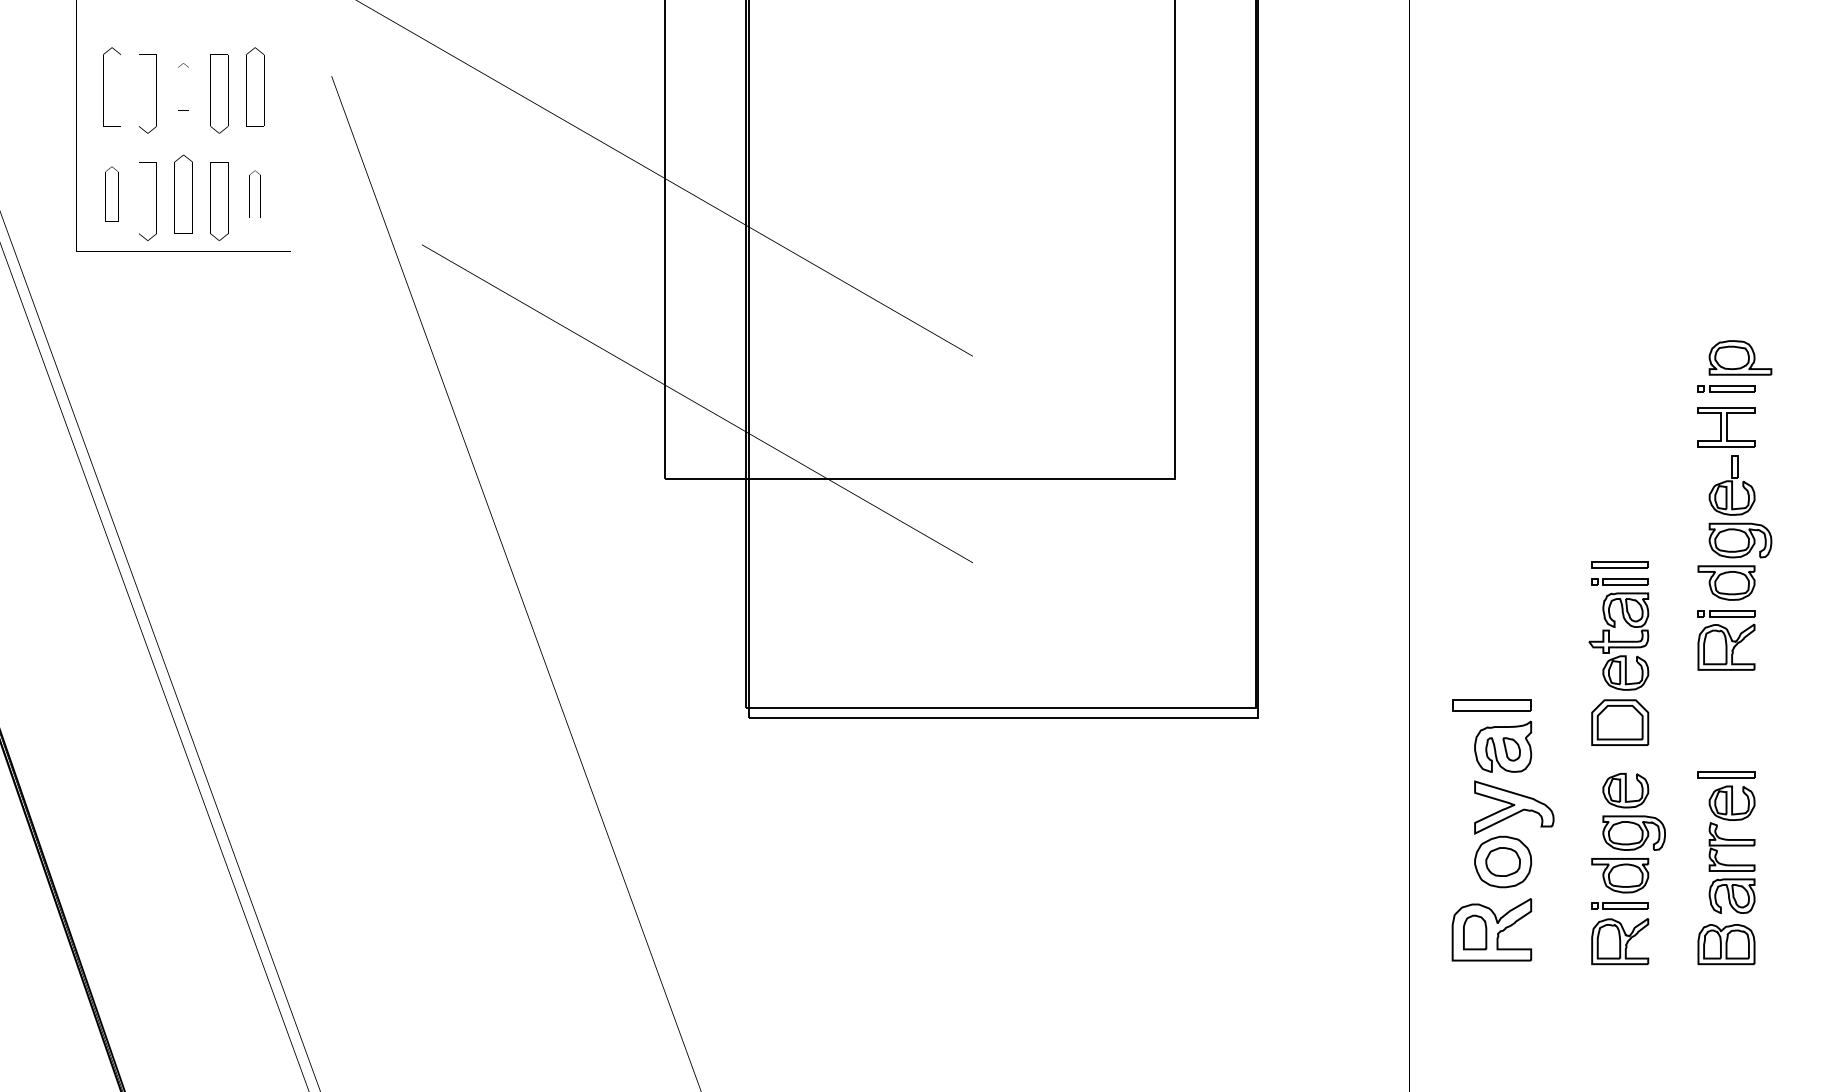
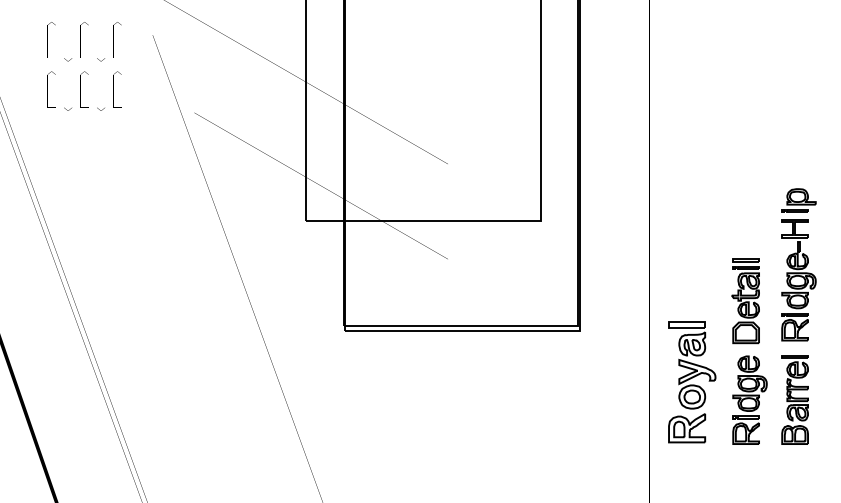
part: (183, 85) -> (84, 39), size x1.67
part: (111, 194) -> (51, 89), size x1.43
part: (255, 194) -> (117, 89), size x1.67
part: (1733, 504) -> (798, 264), moved

